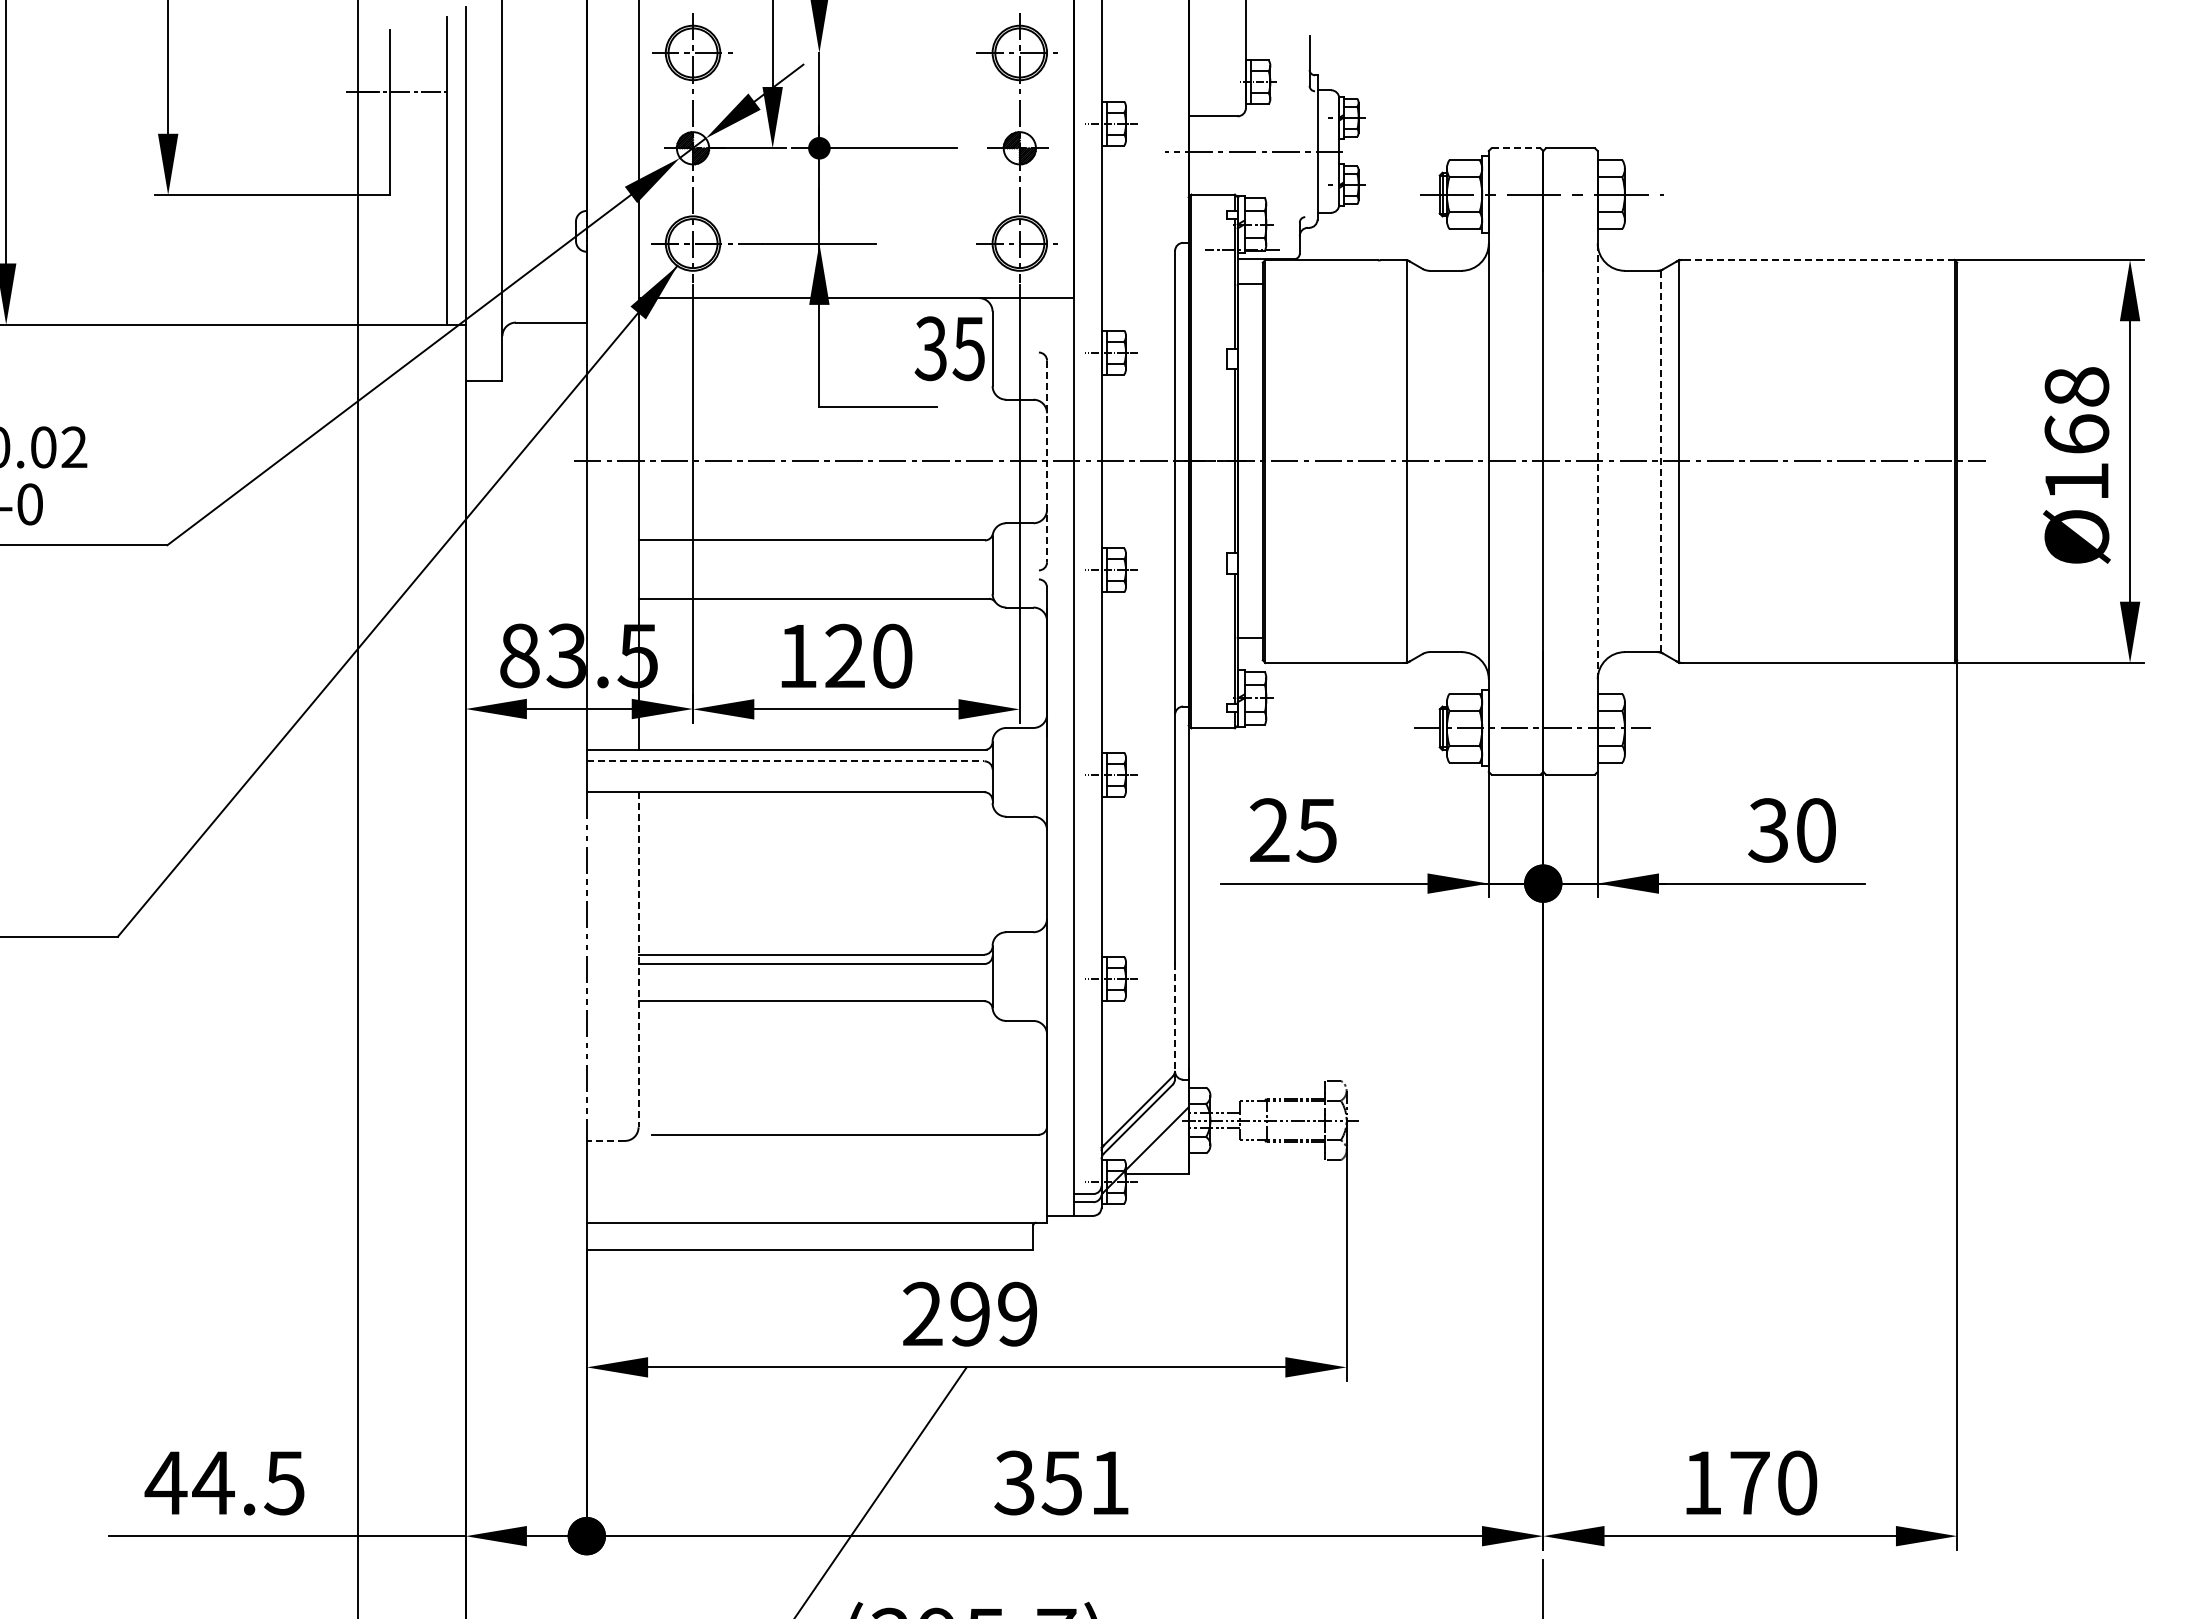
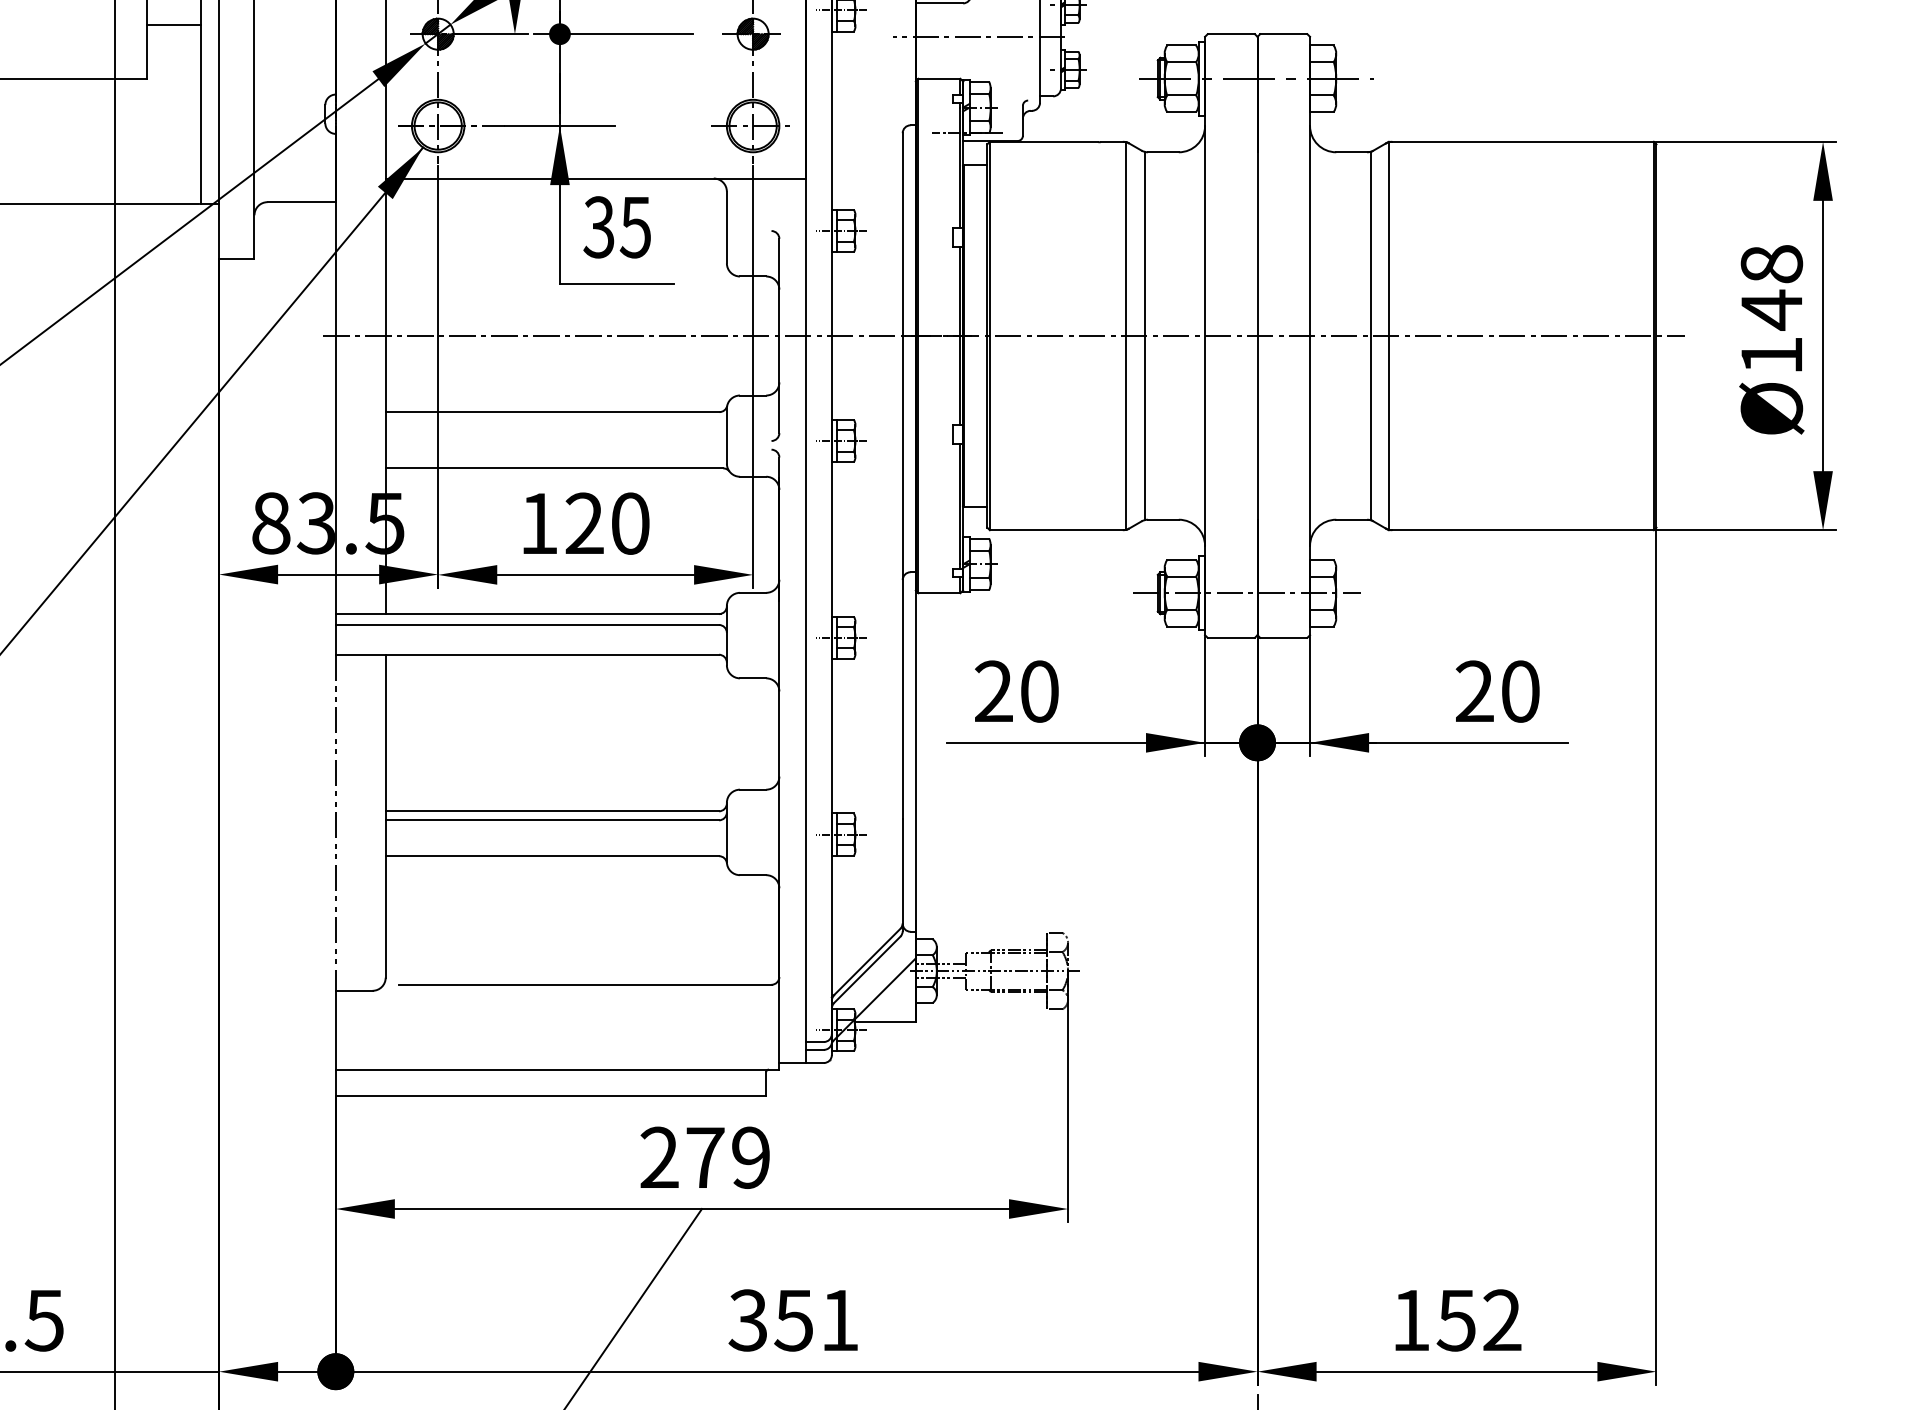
line: (418, 138) -> (173, 24), added
line: (1516, 148) -> (1231, 34), dashed -> solid
line: (1818, 259) -> (1522, 141), dashed -> solid
text: (949, 348) -> (616, 227), moved
text: (2076, 434) -> (1771, 310), Ø168 -> Ø148
line: (1047, 461) -> (779, 336), dashed -> solid
line: (1425, 461) -> (1144, 336), added
line: (1597, 461) -> (1309, 336), dashed -> solid
line: (1660, 461) -> (1370, 336), dashed -> solid
line: (785, 761) -> (527, 625), dashed -> solid
text: (1316, 830) -> (1039, 691), 25 -> 20
text: (1768, 830) -> (1474, 691), 30 -> 20
line: (638, 959) -> (385, 815), dashed -> solid
line: (1175, 1021) -> (903, 875), dashed -> solid
line: (605, 1140) -> (353, 990), dashed -> solid
text: (970, 1313) -> (705, 1157), 299 -> 279
text: (1773, 1482) -> (1479, 1319), 170 -> 152

